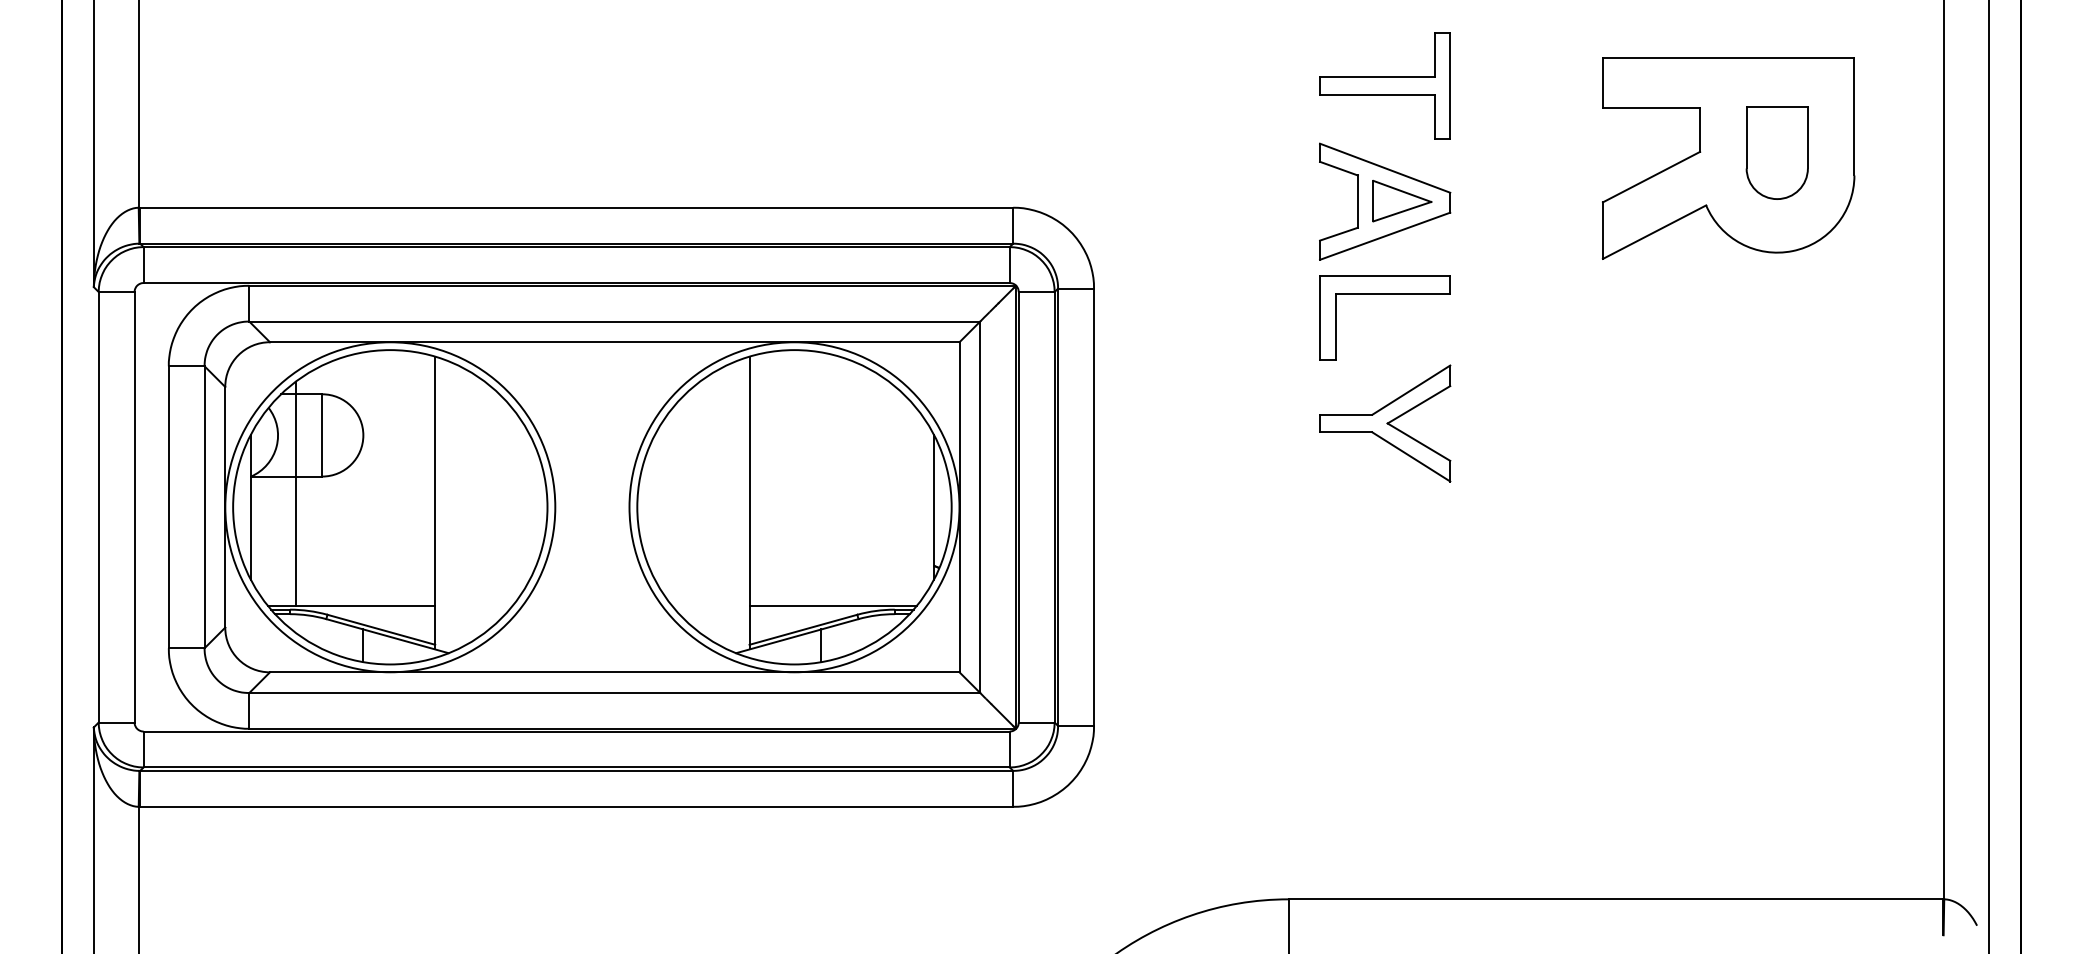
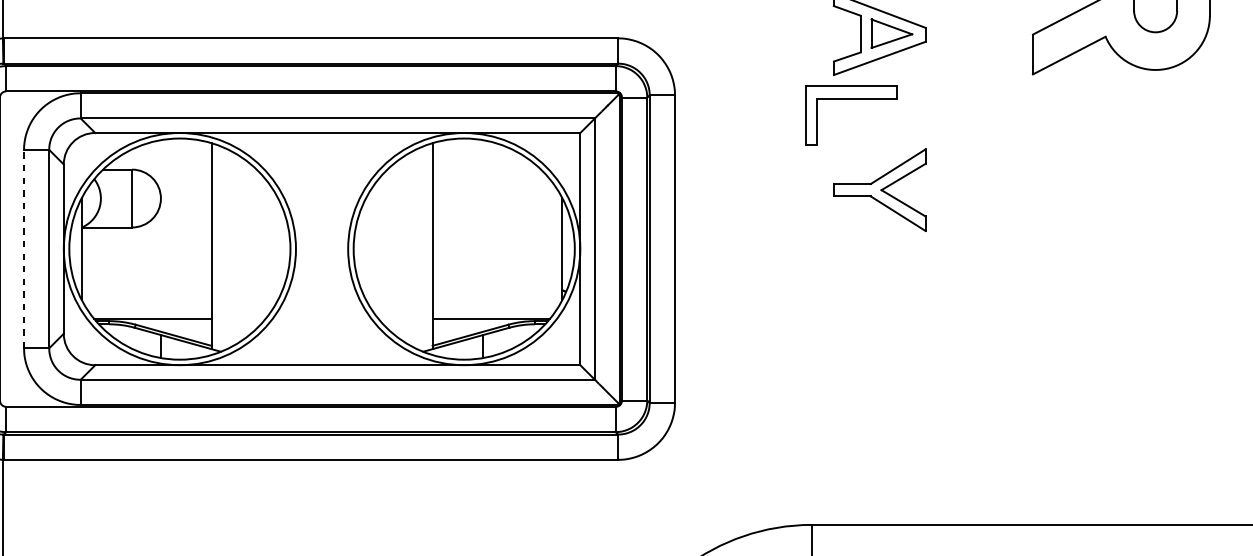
part: (1384, 294) -> (851, 99), moved
line: (296, 493) -> (113, 239), removed
line: (168, 506) -> (23, 248), solid -> dashed

